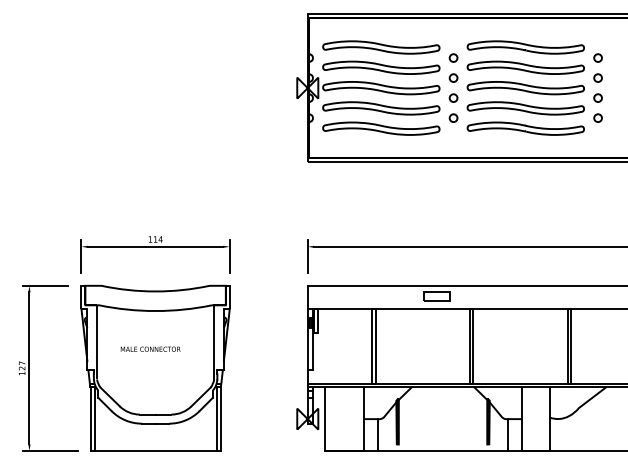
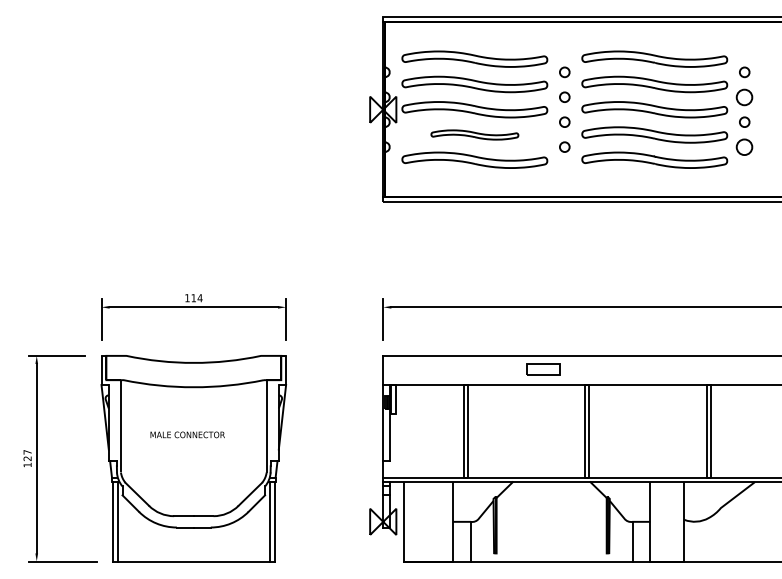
circle: (597, 77) -> (744, 96), size x1.6
part: (381, 108) -> (474, 134), size x0.6
circle: (597, 117) -> (744, 146), size x1.6

